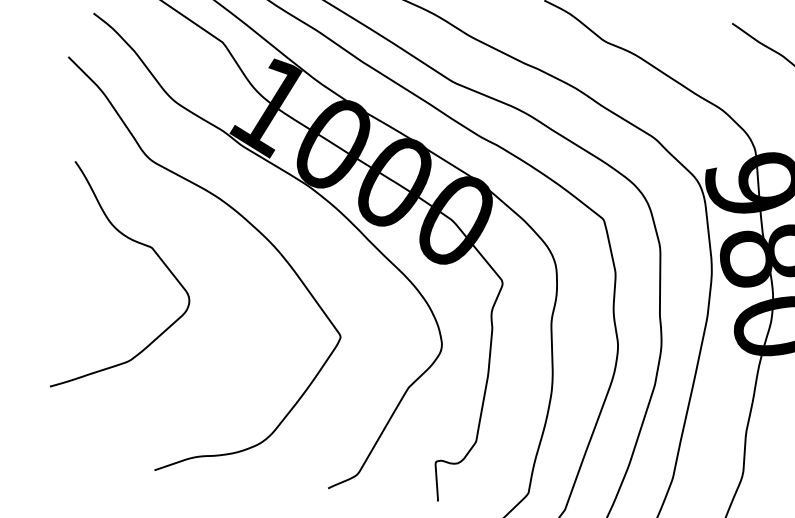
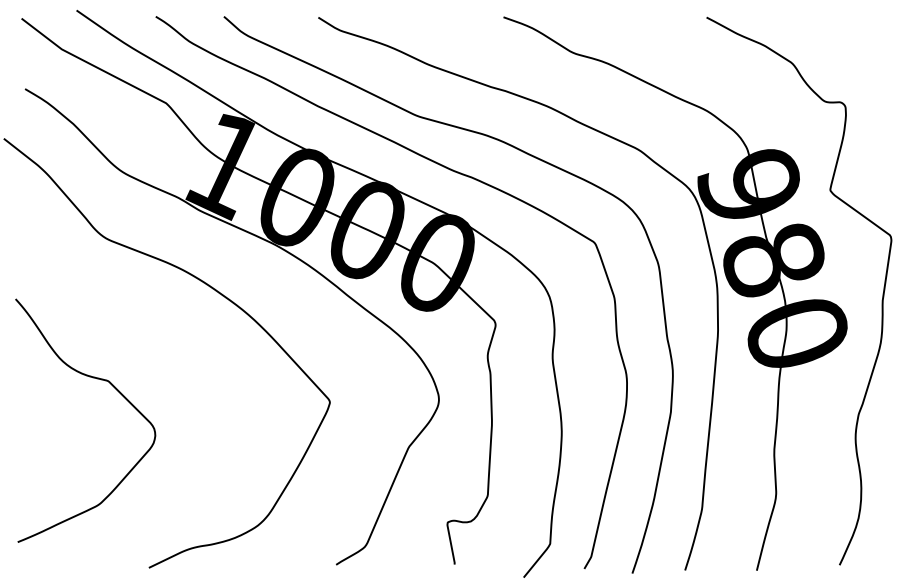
curve: (141, 244) -> (97, 379), moved

